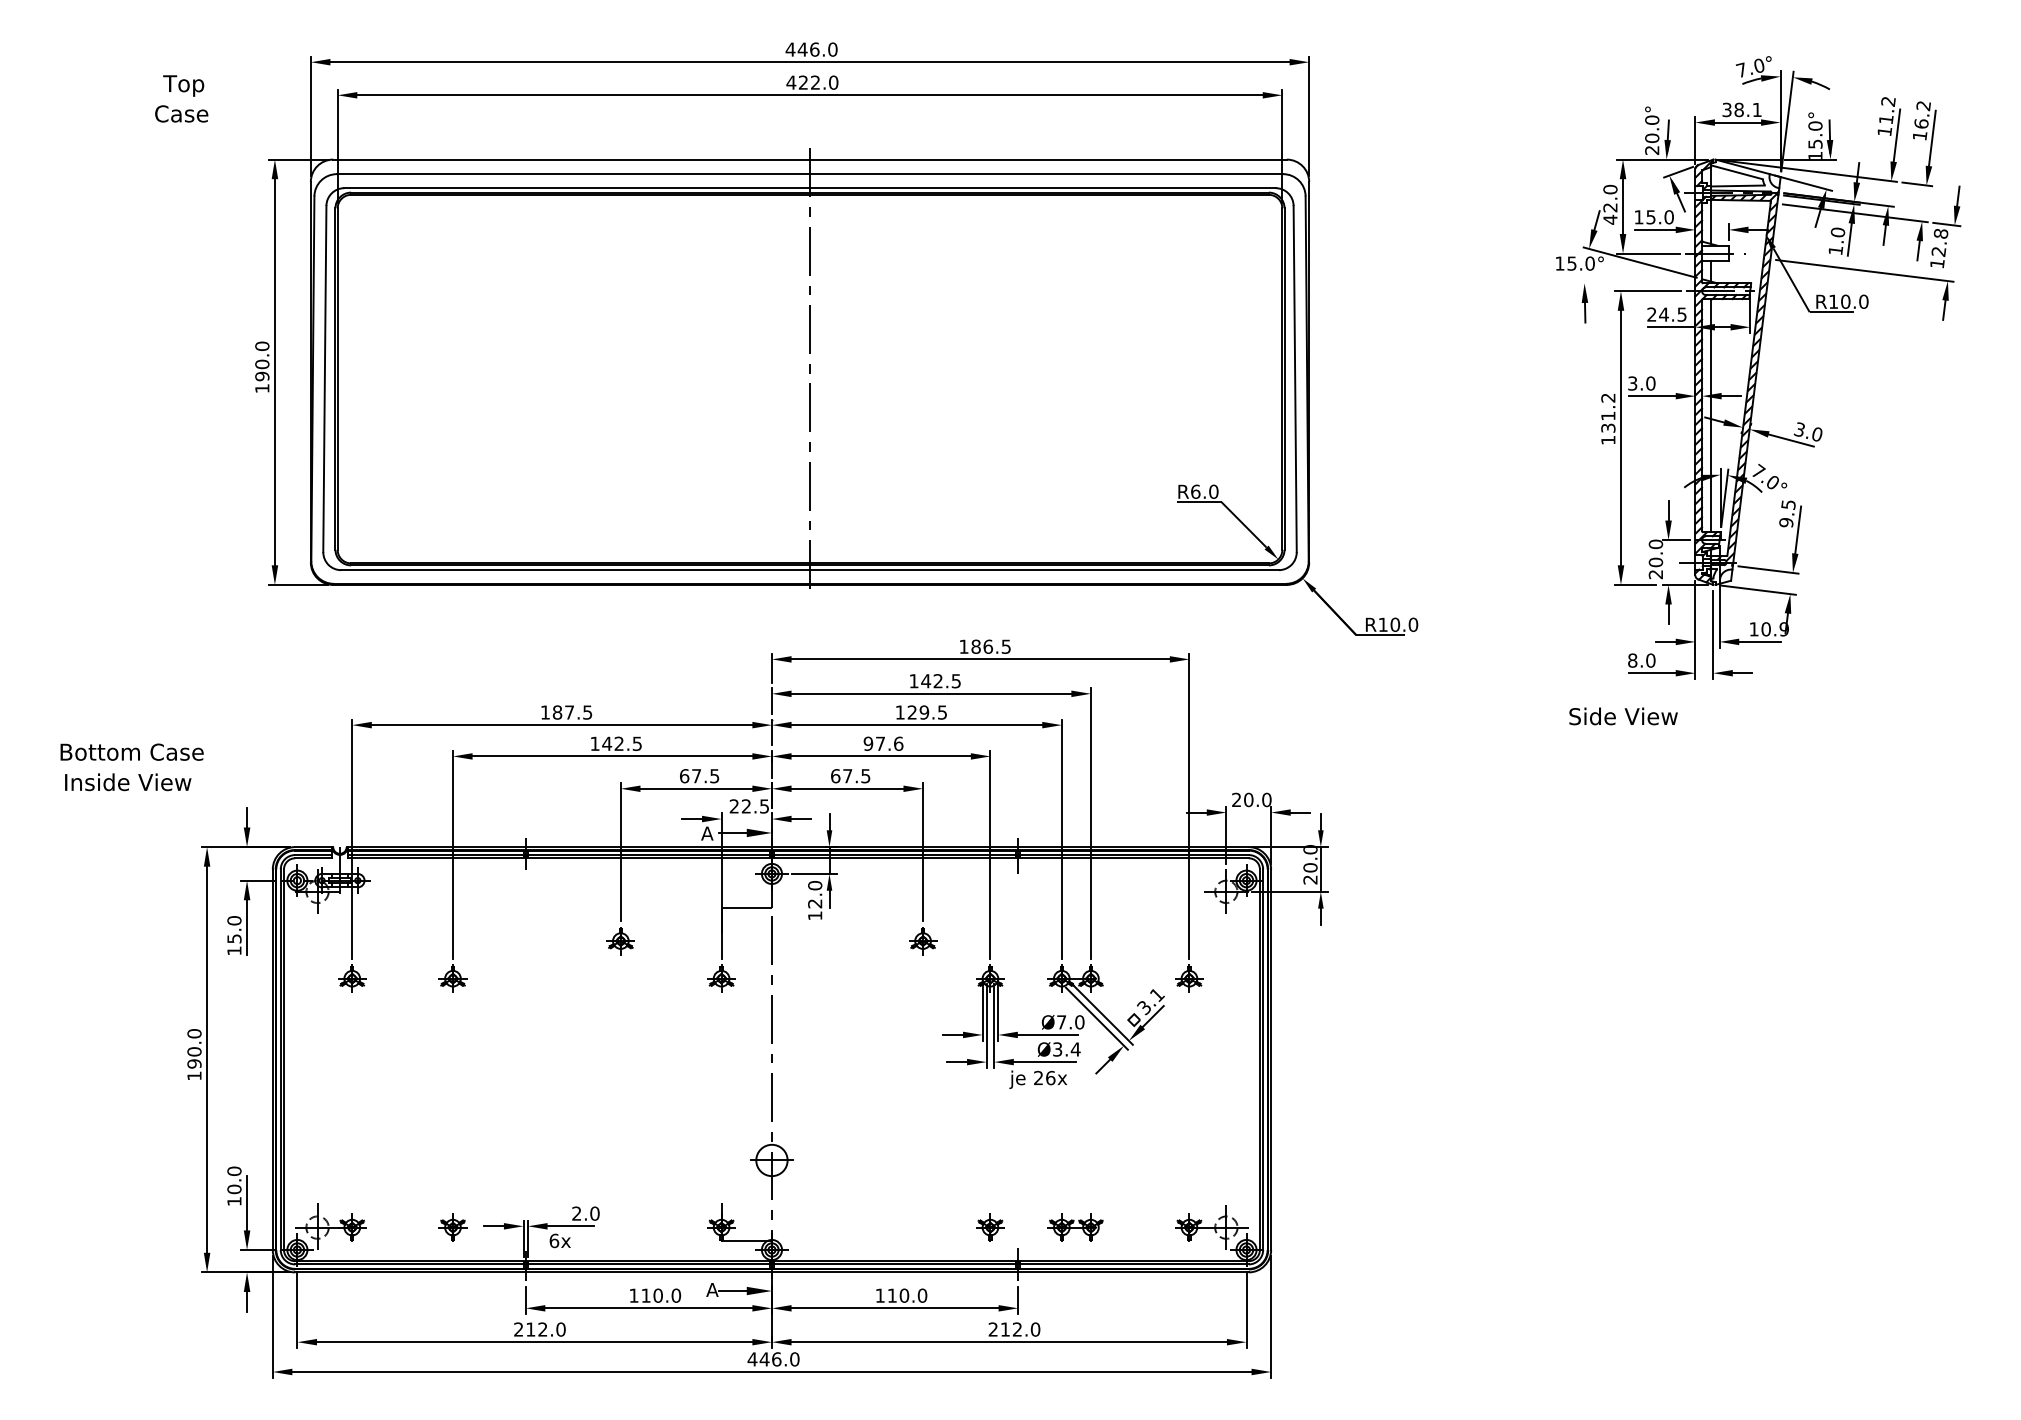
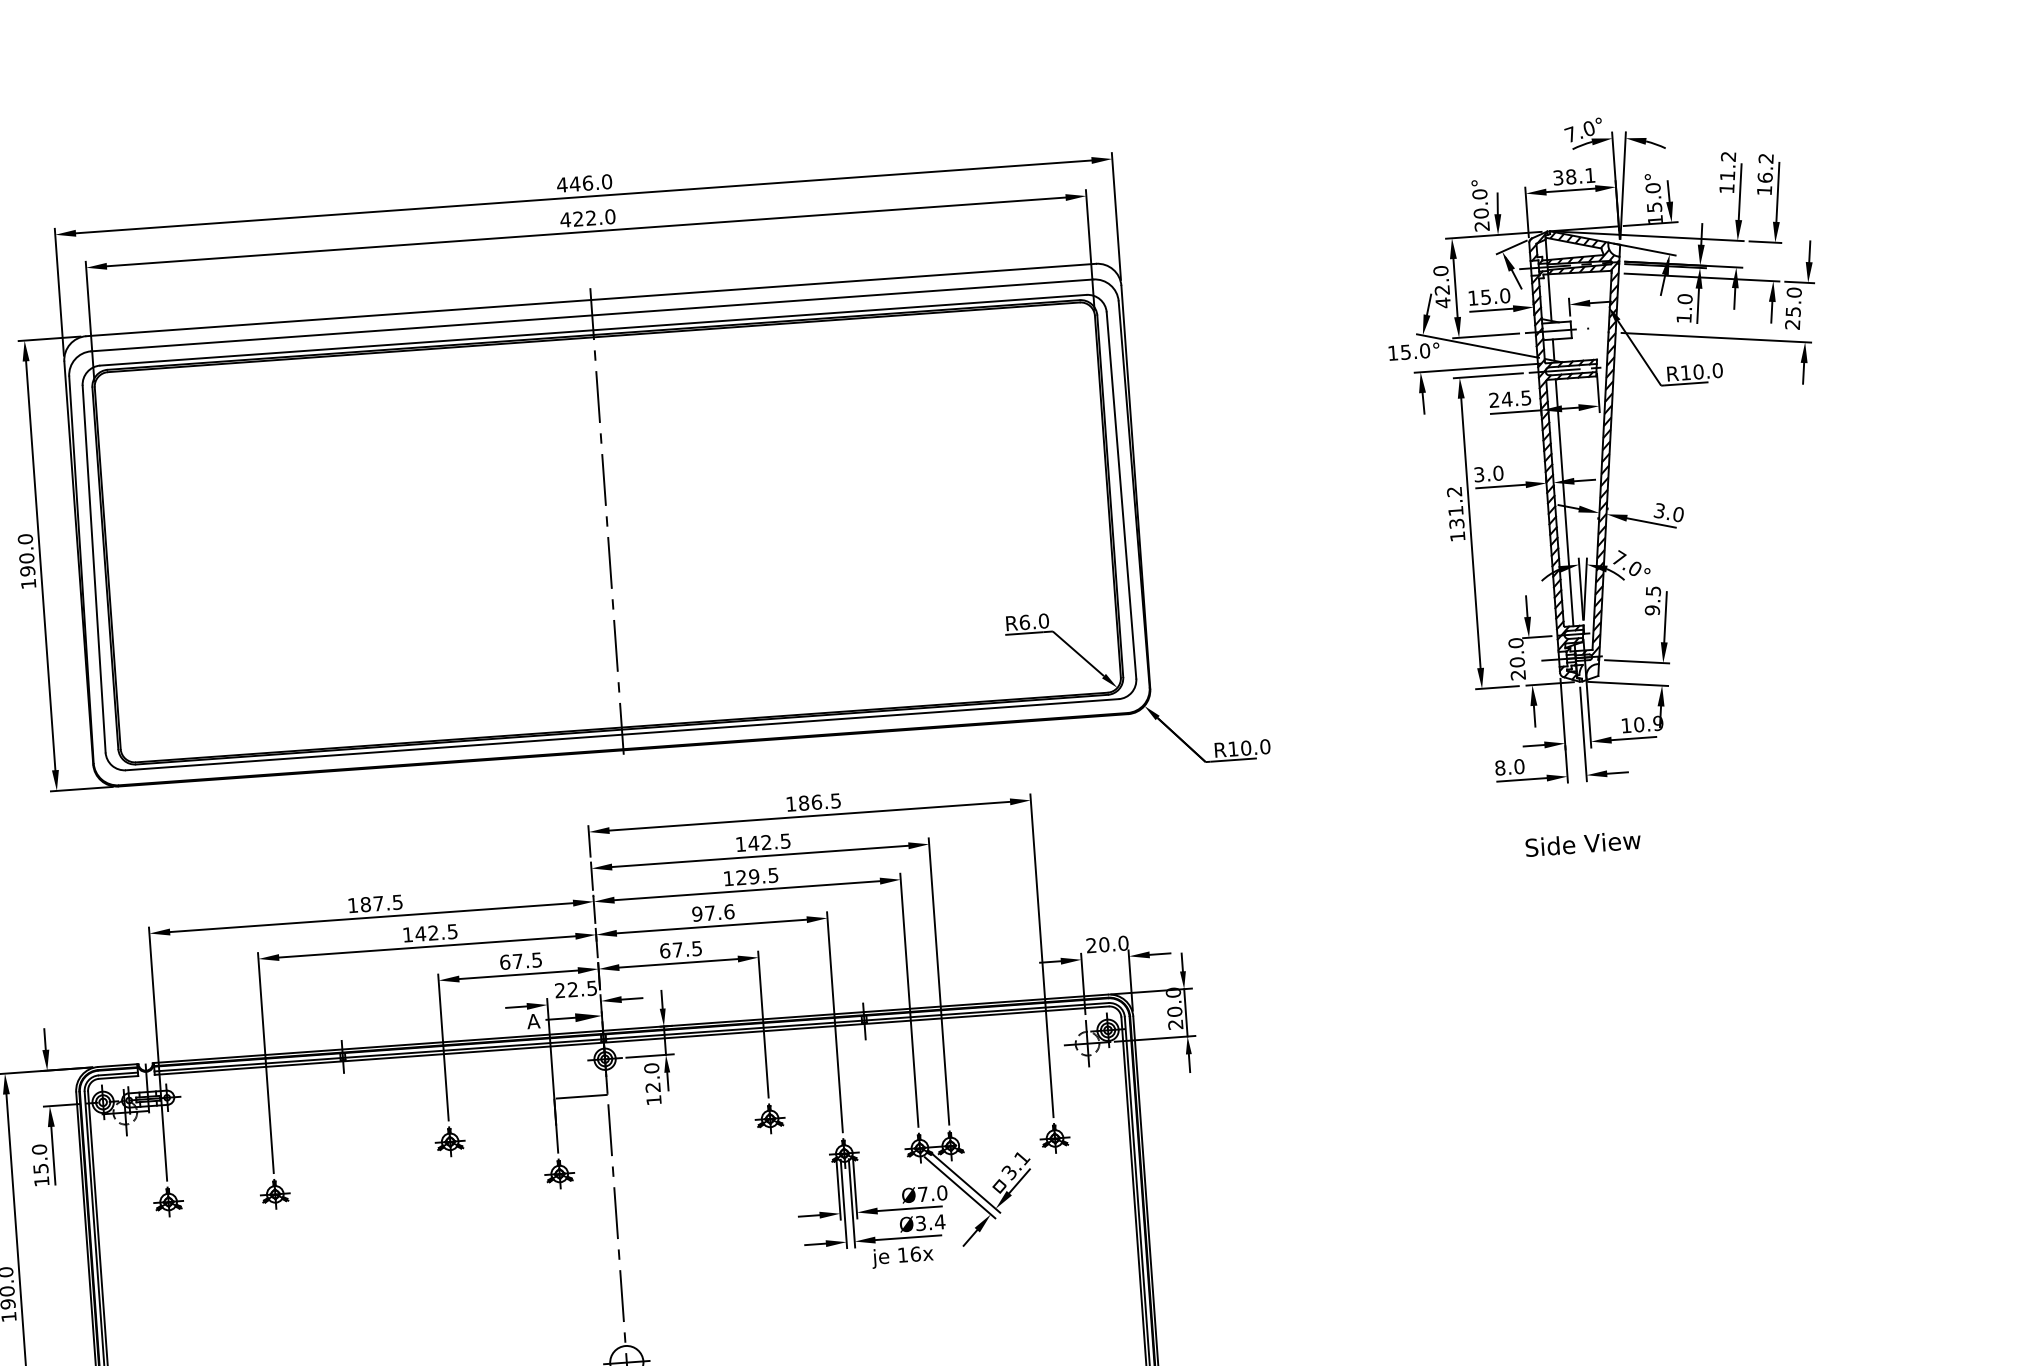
hatch: (1744, 177) -> (1581, 248), added
text: (1939, 249) -> (1793, 309), 12.8 -> 25.0
line: (1637, 283) -> (1476, 368), added
text: (1623, 716) -> (1583, 843), moved
text: (1038, 1077) -> (902, 1254), 26x -> 16x

